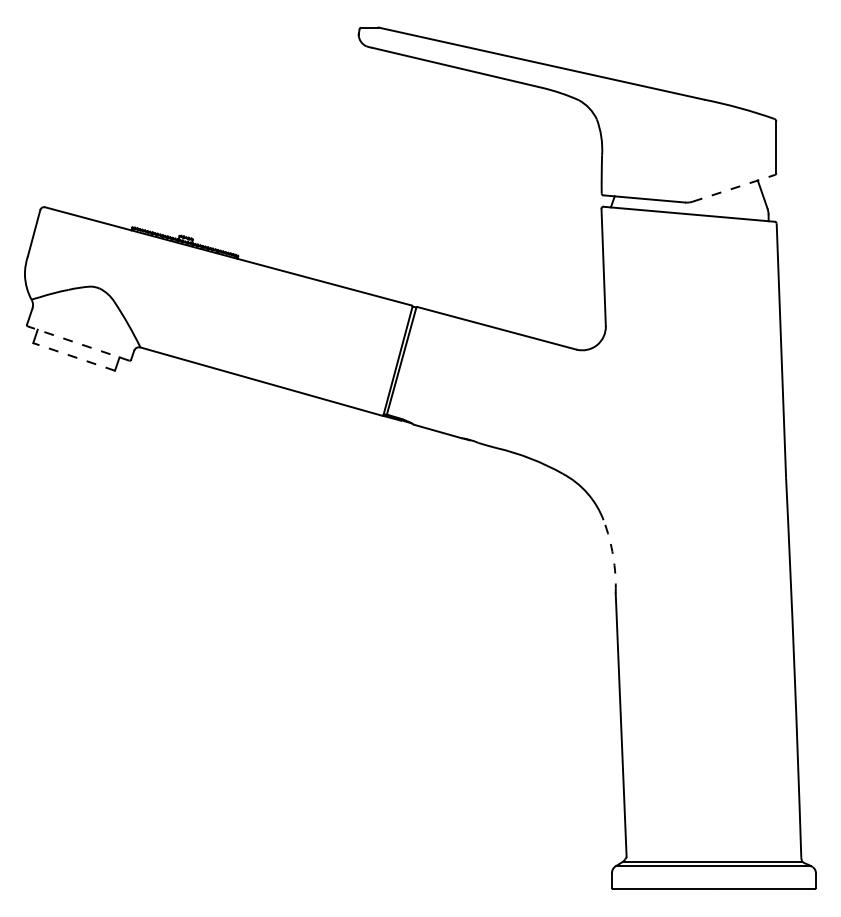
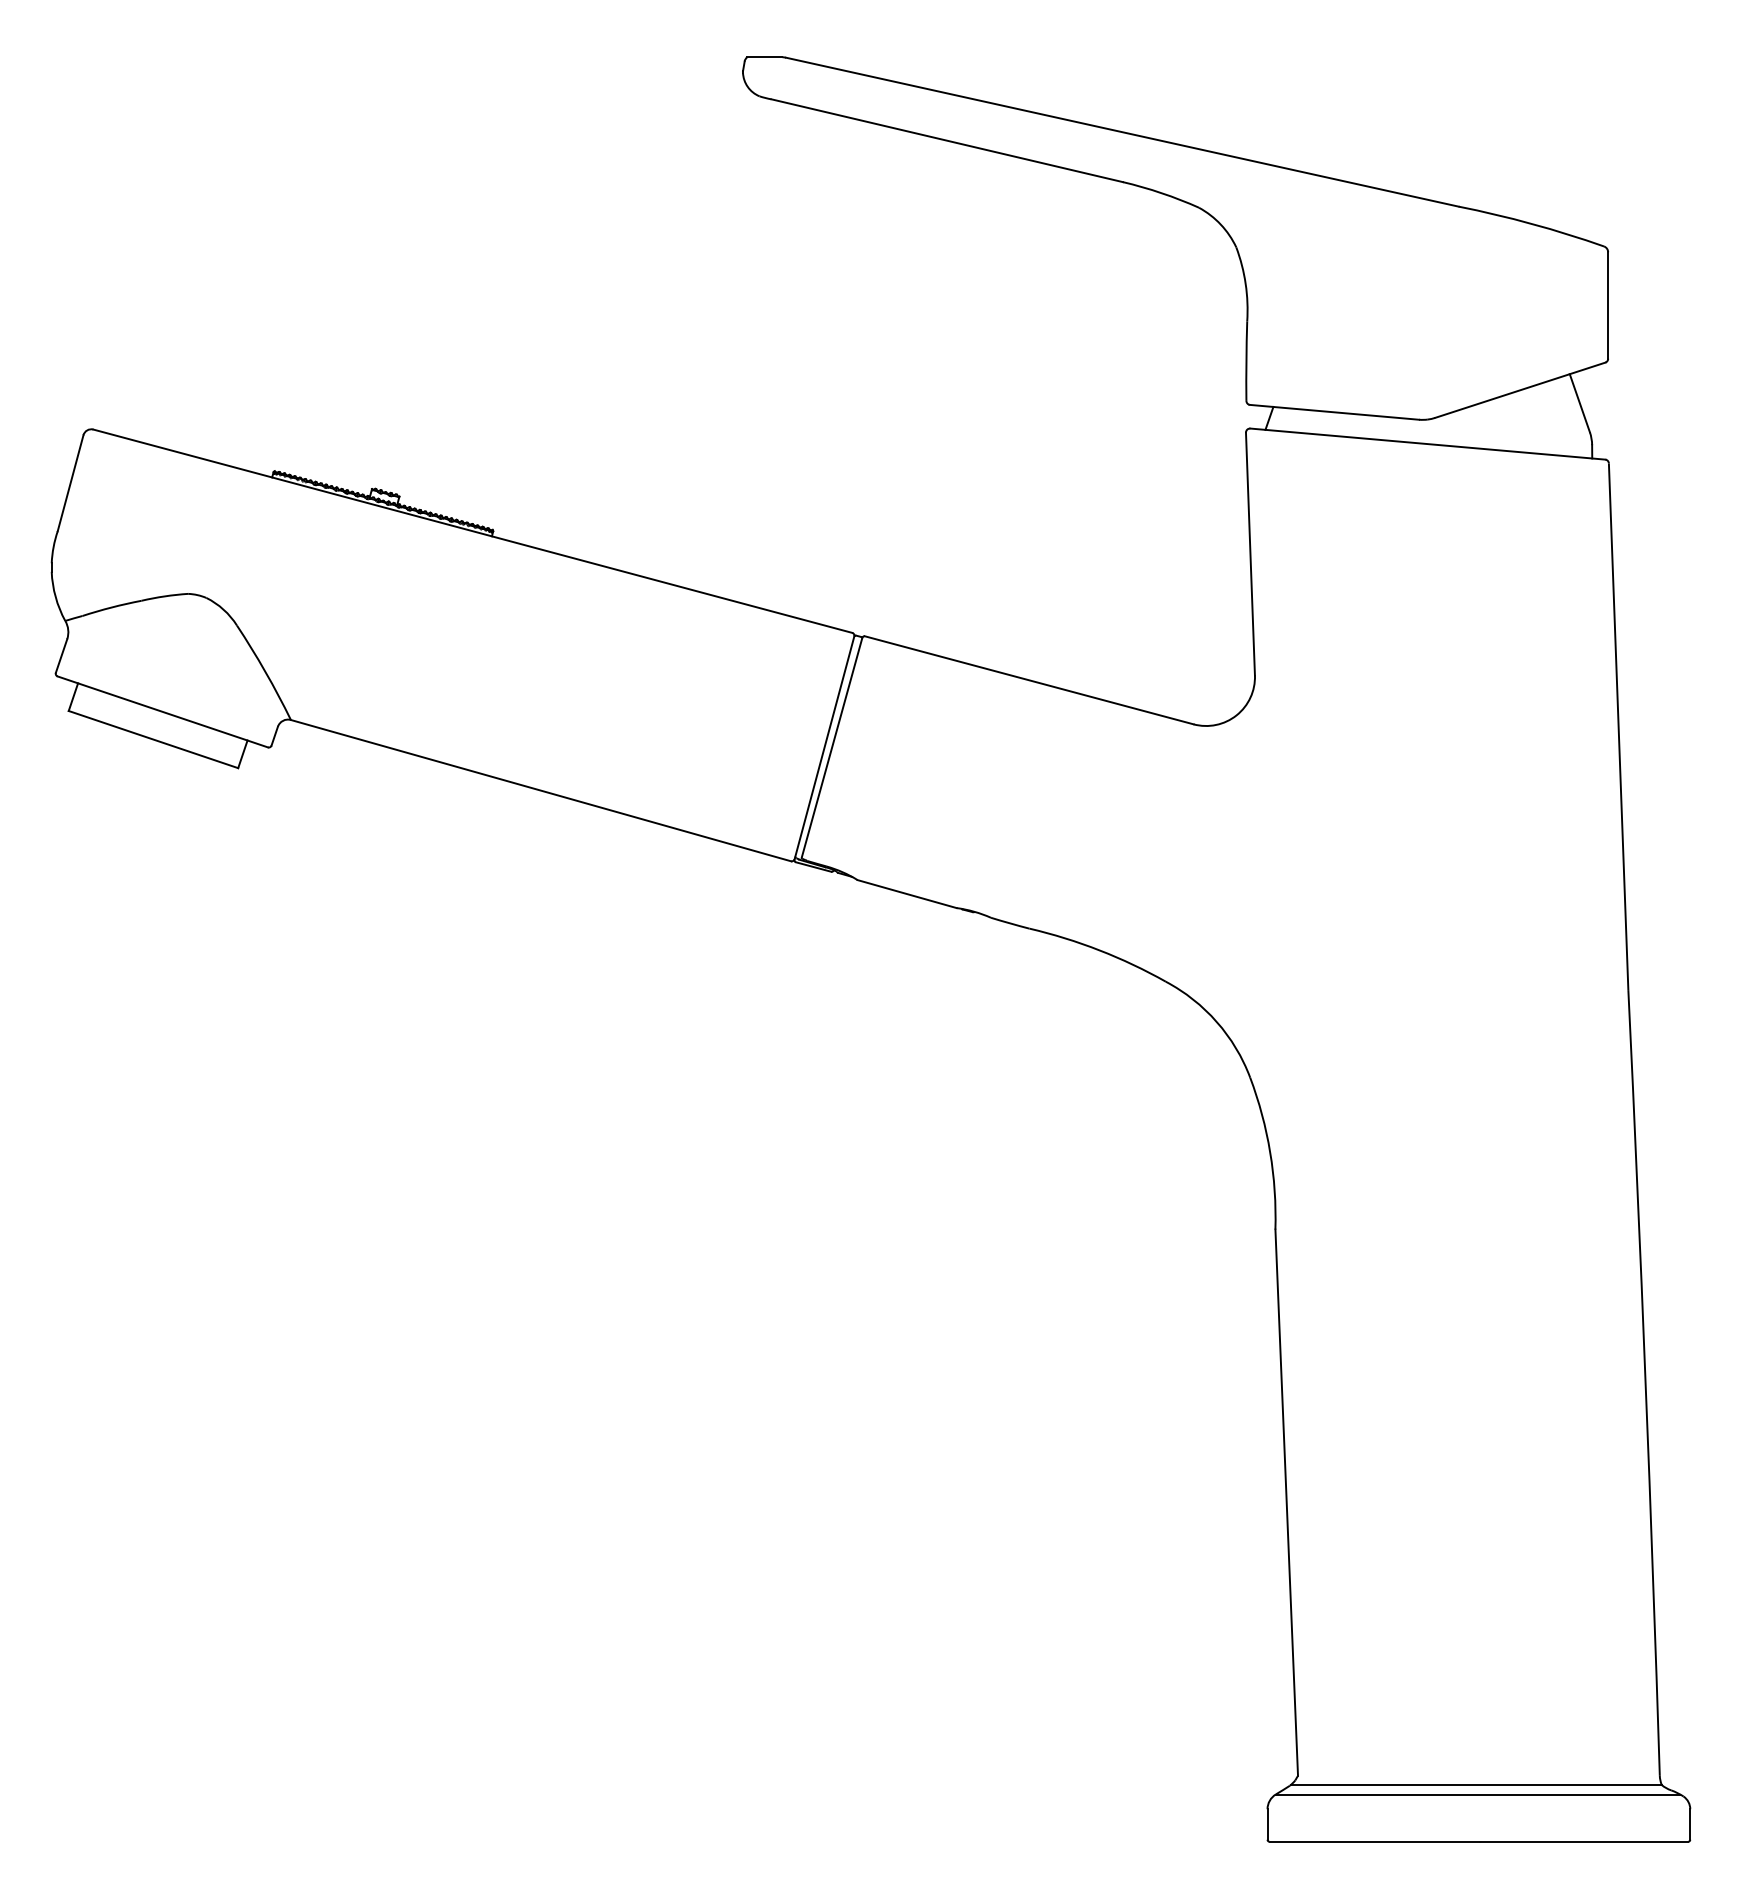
line: (734, 188) -> (1521, 390), dashed -> solid
line: (78, 343) -> (162, 711), dashed -> solid
line: (73, 356) -> (152, 738), dashed -> solid
arc: (613, 556) -> (1270, 1153), dashed -> solid

